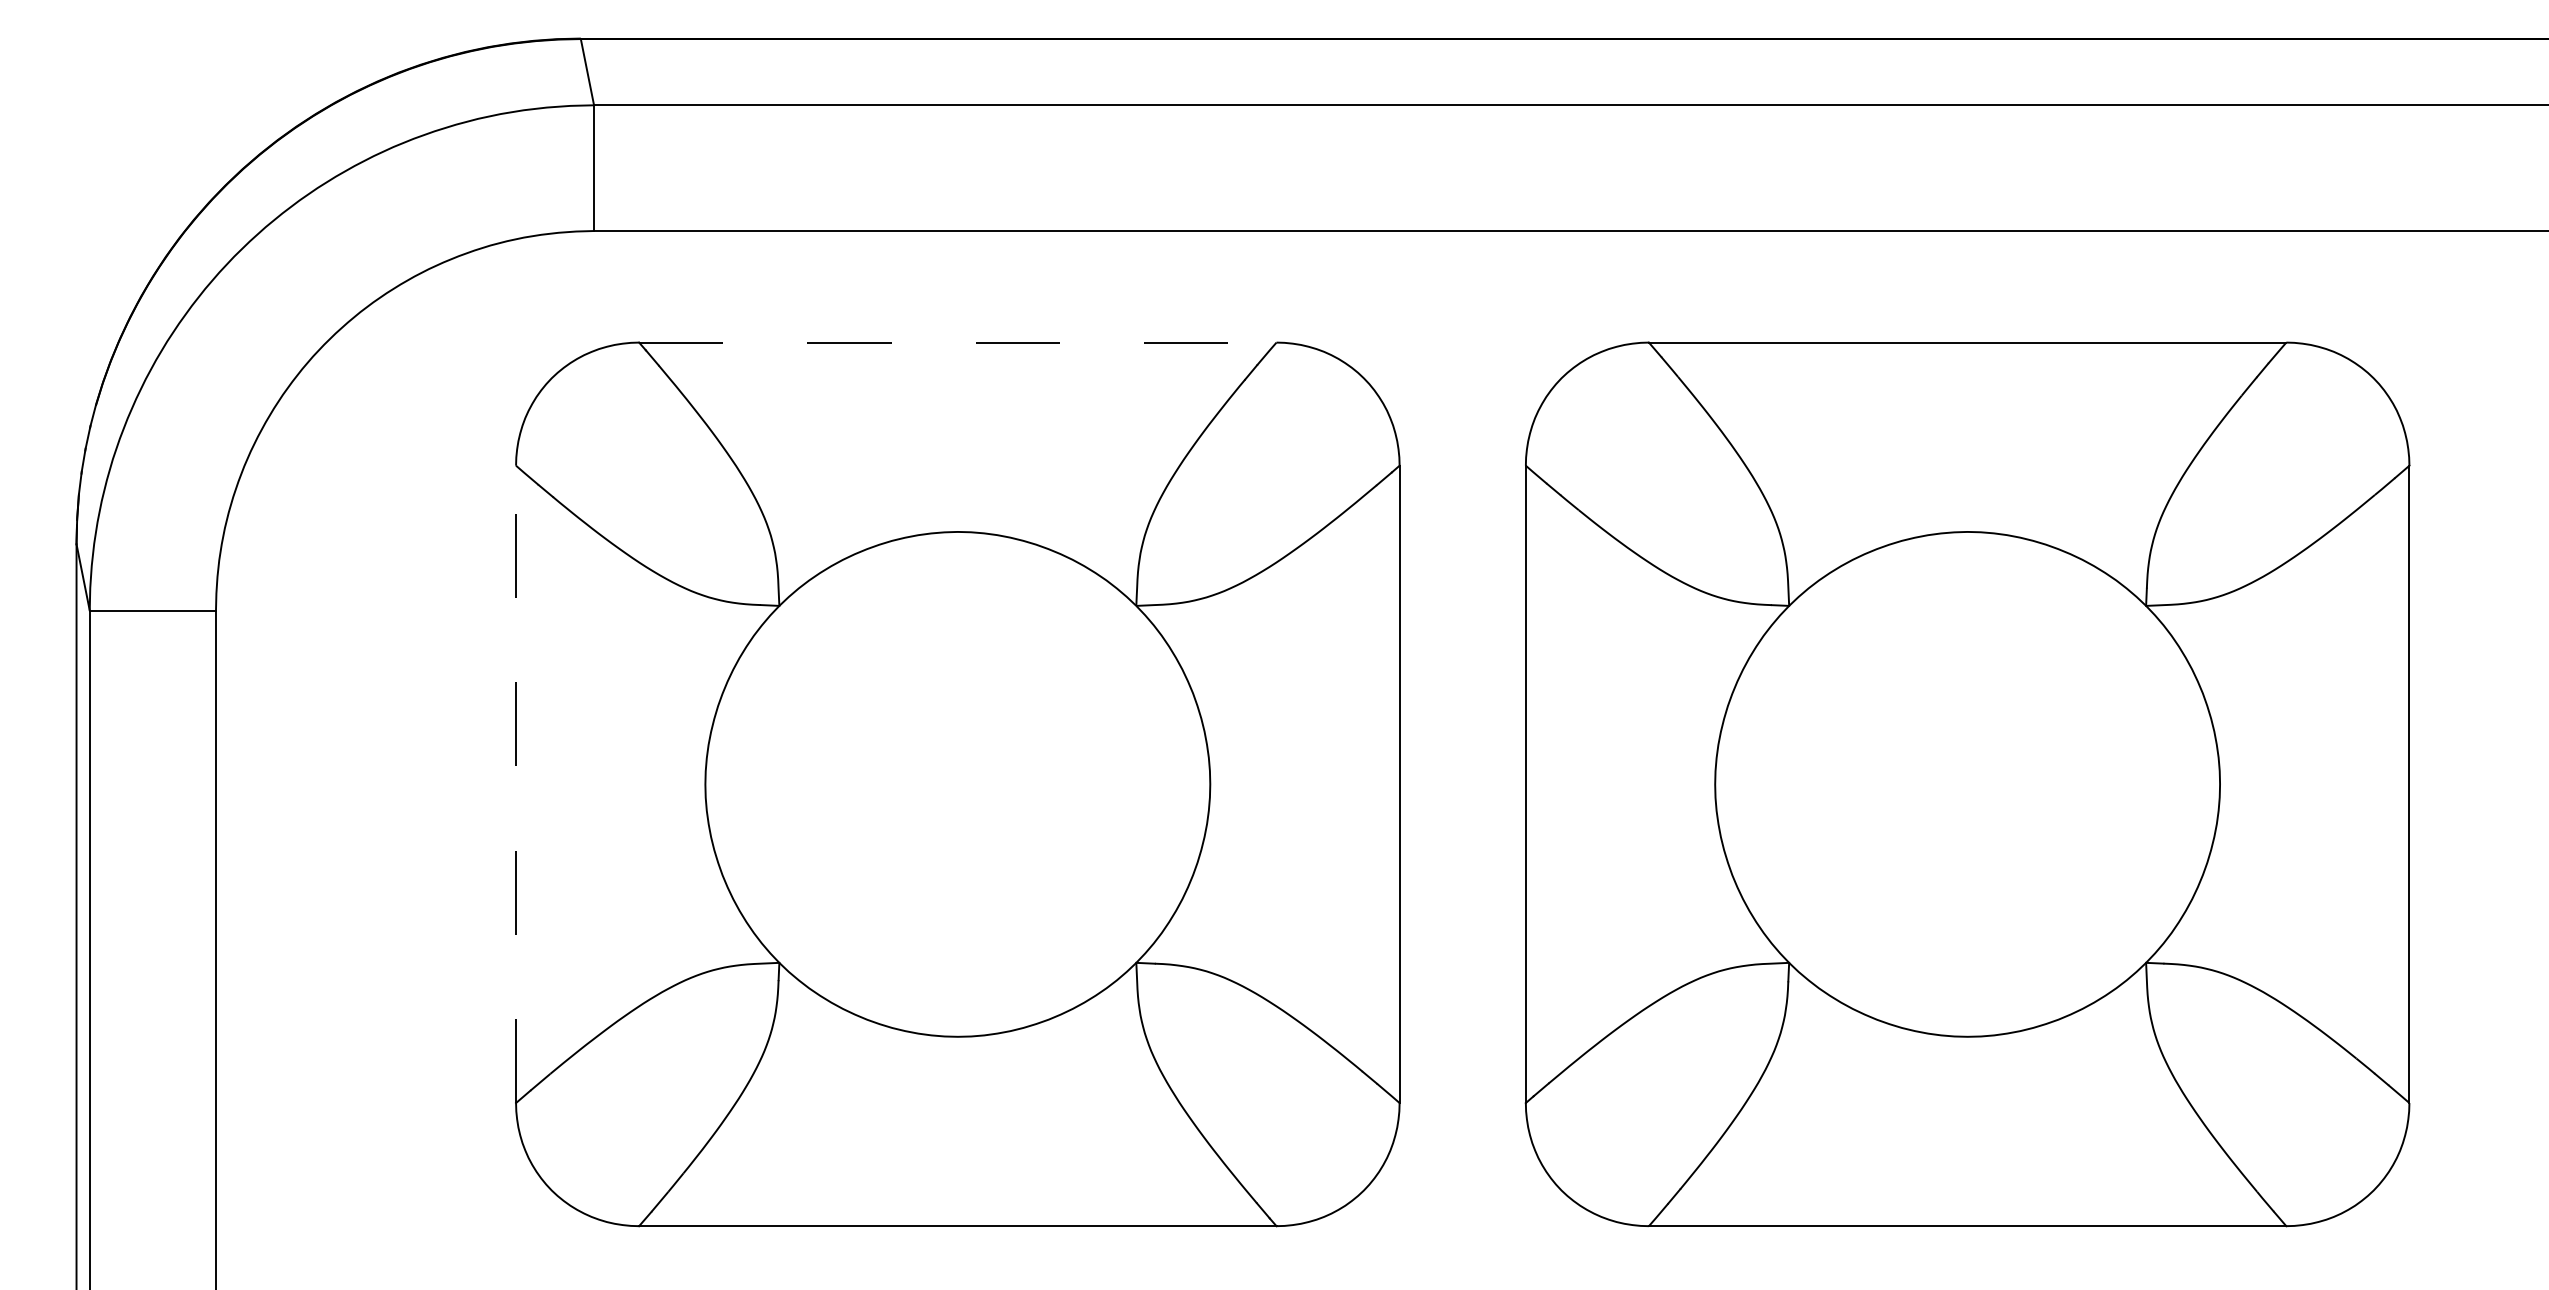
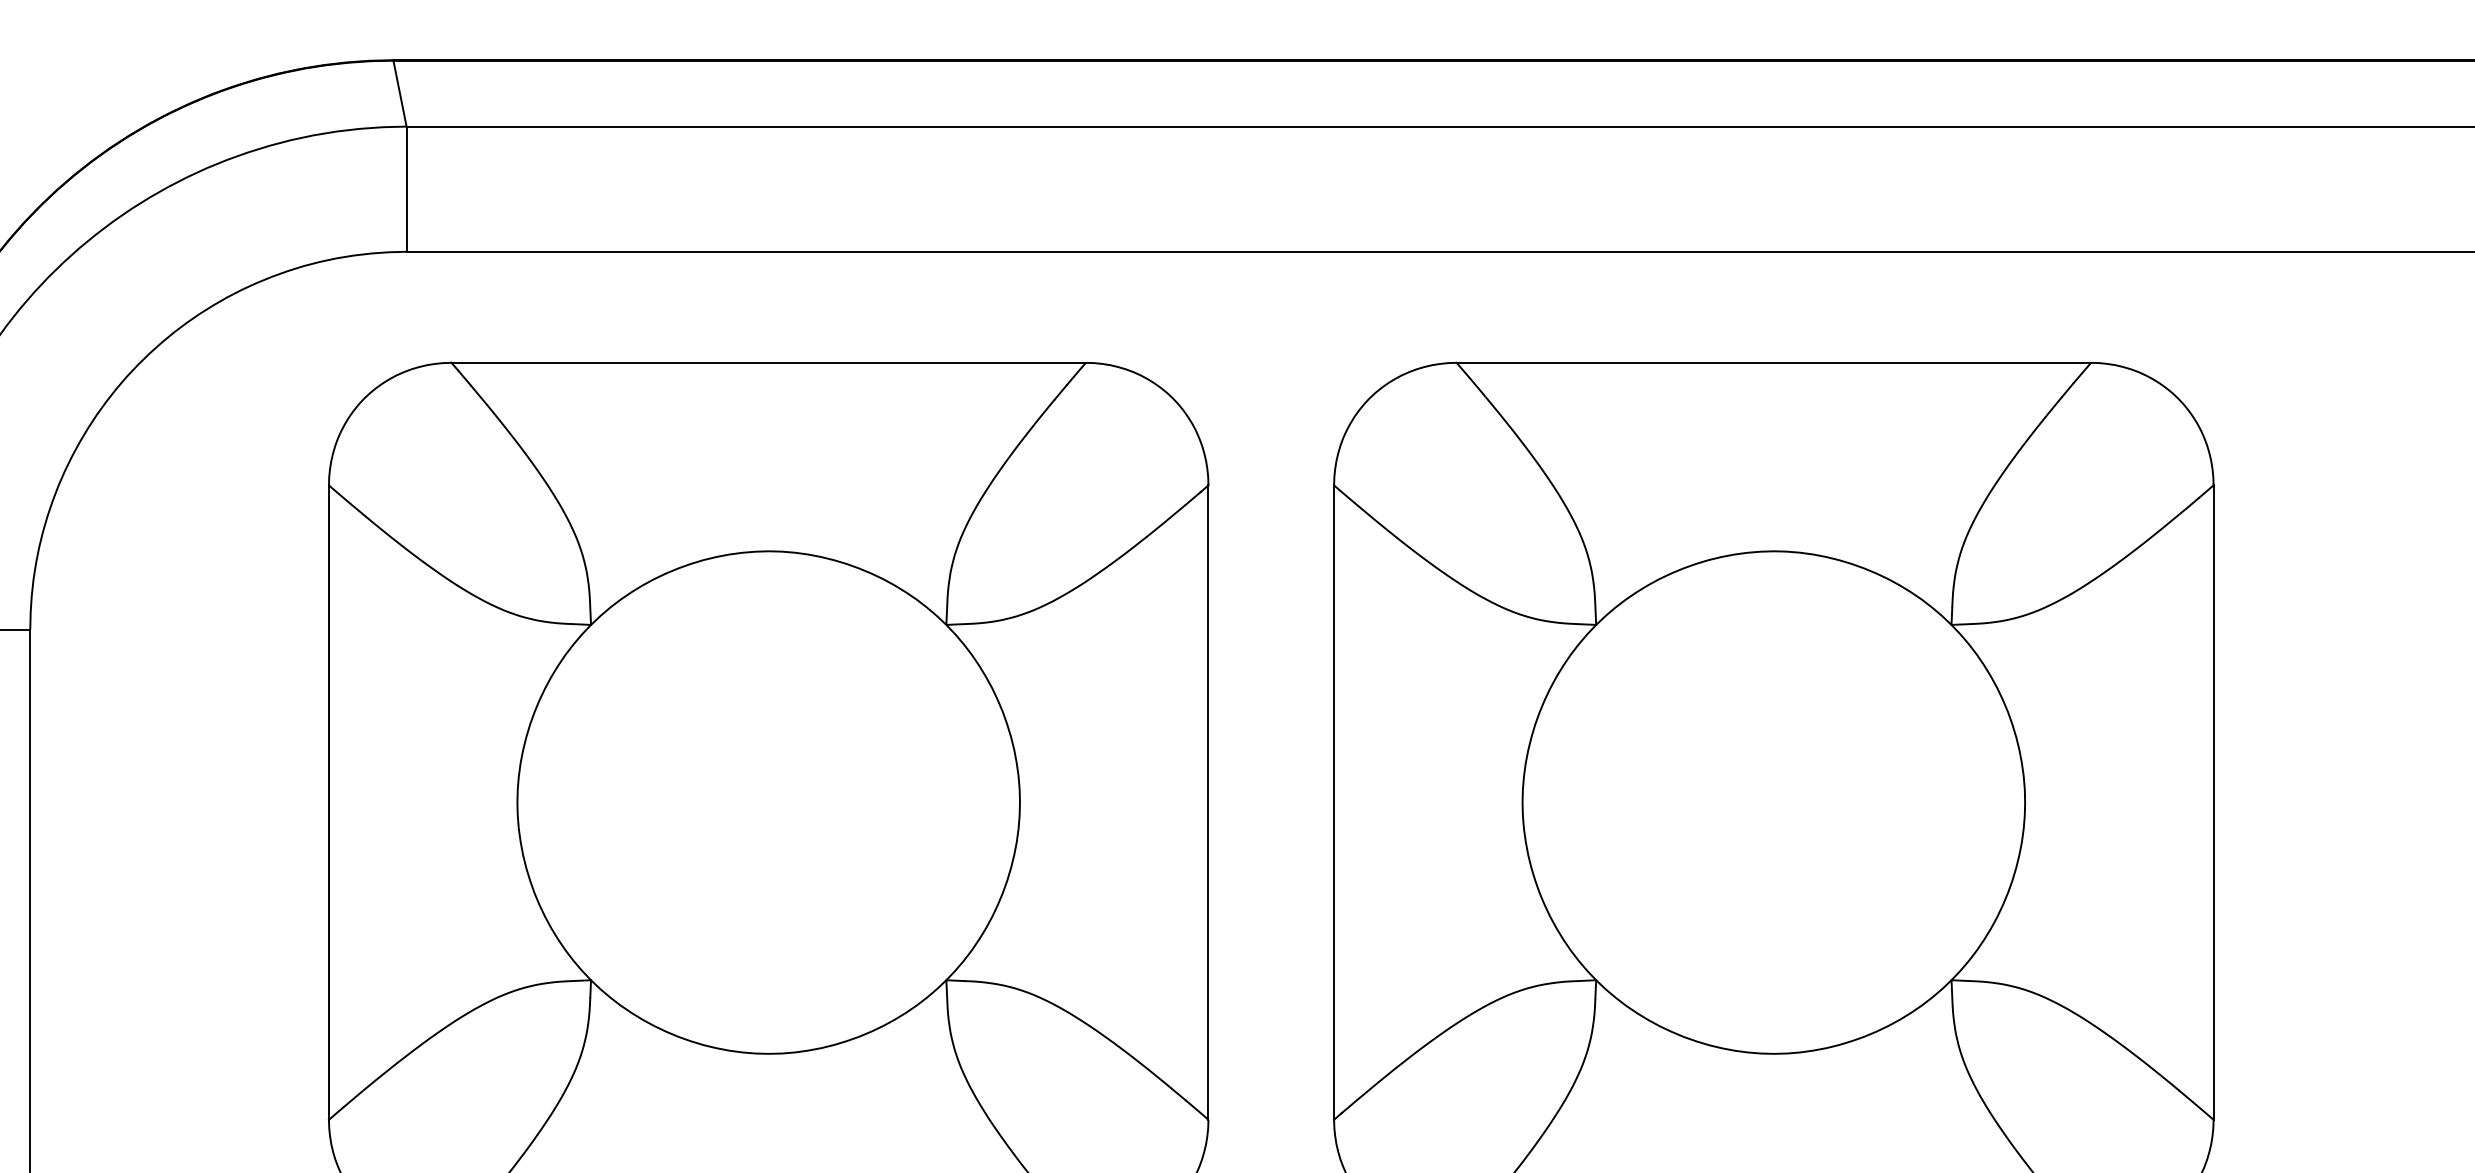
line: (957, 342) -> (768, 362), dashed -> solid
line: (516, 784) -> (329, 802), dashed -> solid

